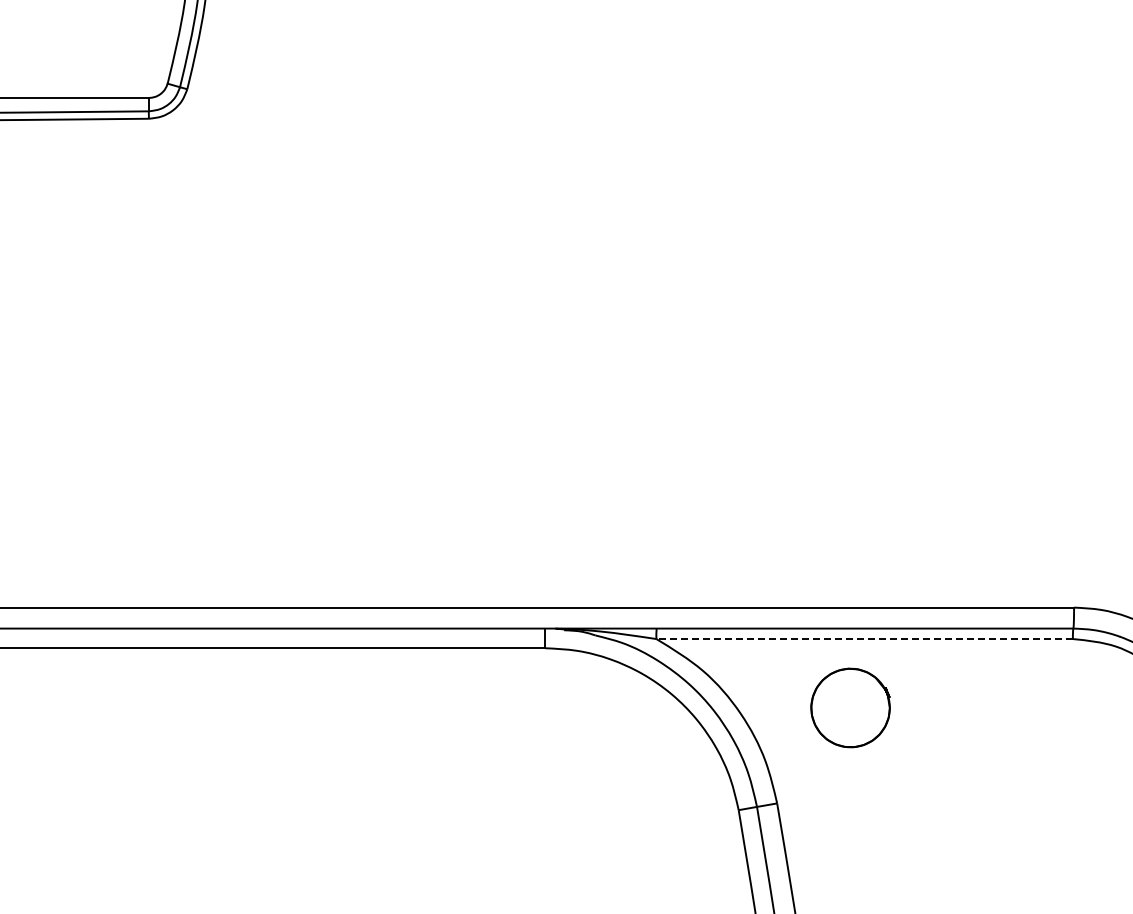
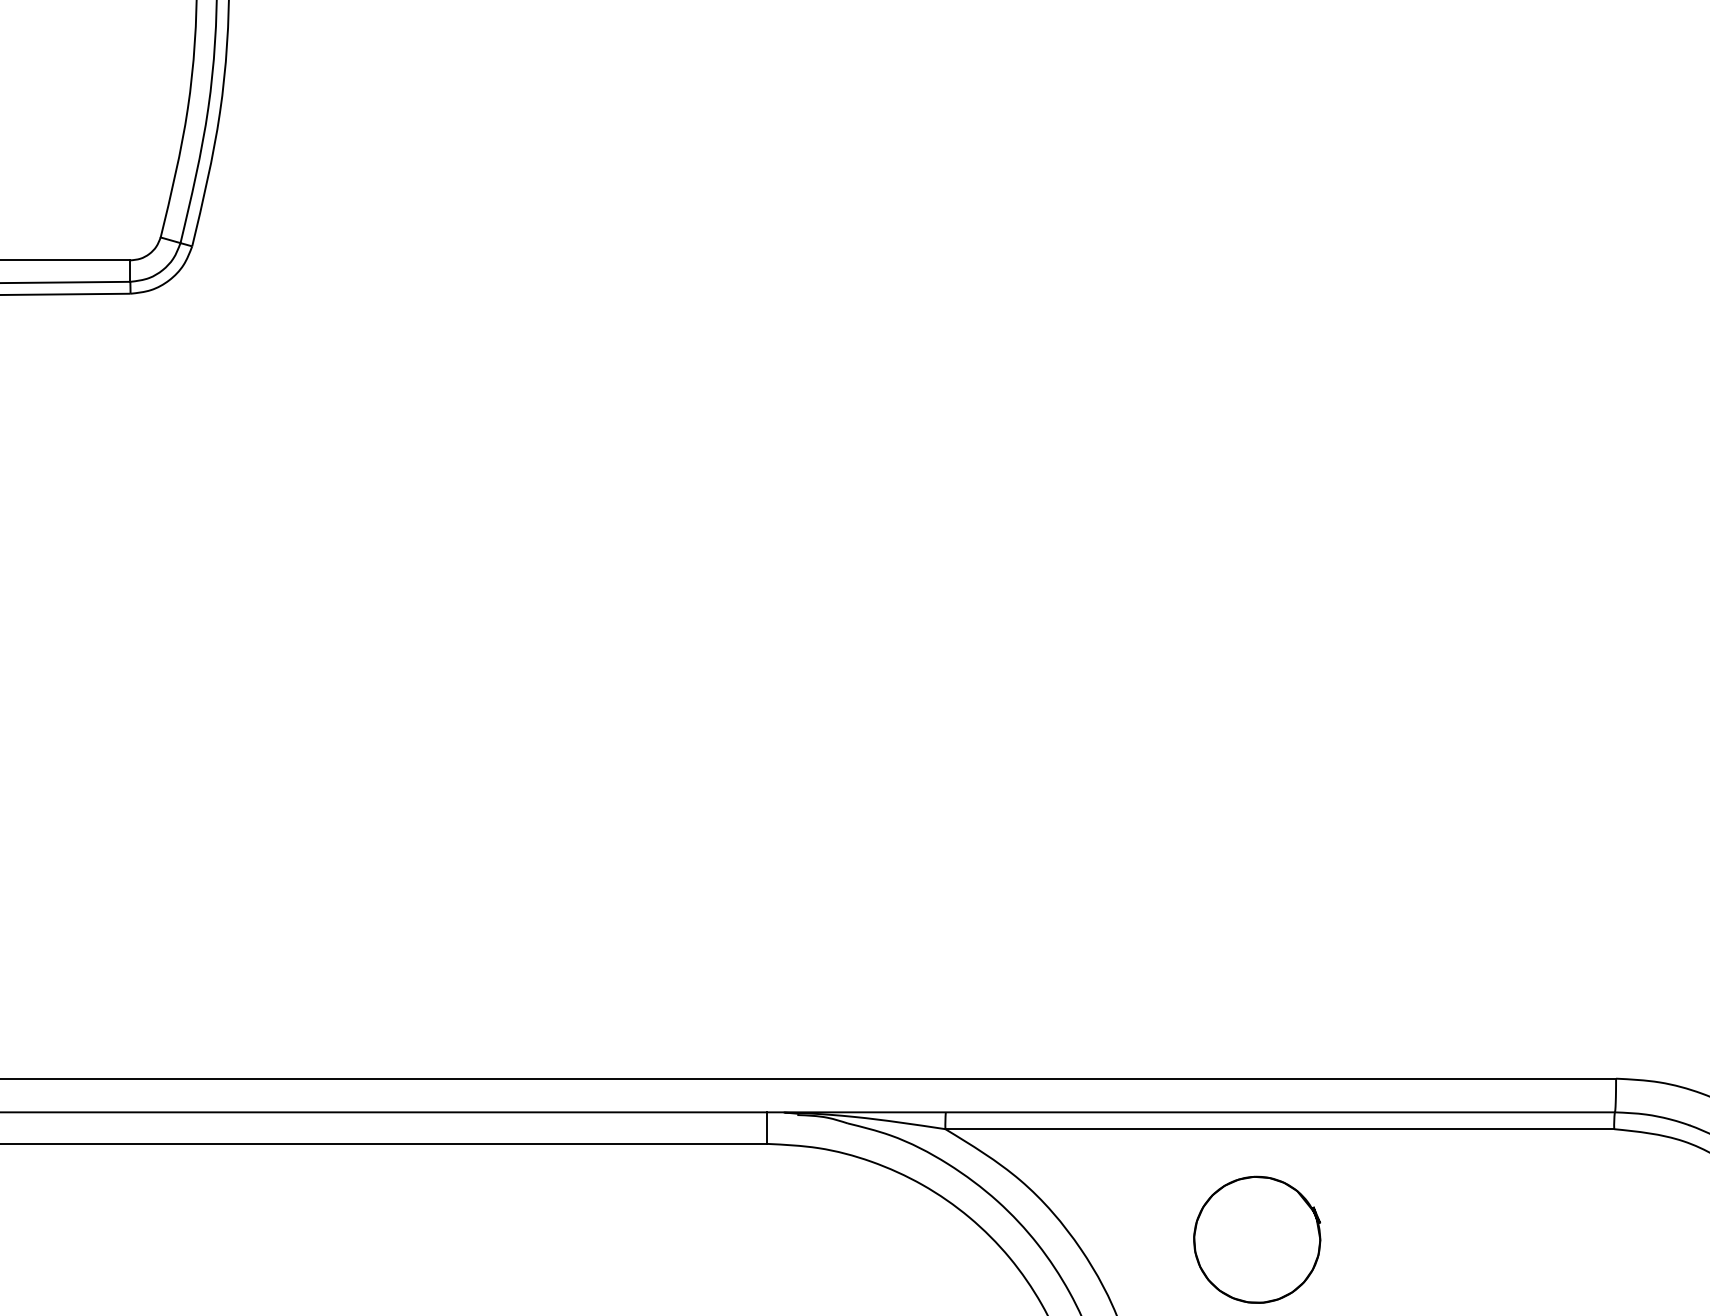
line: (864, 639) -> (1279, 1129), dashed -> solid

